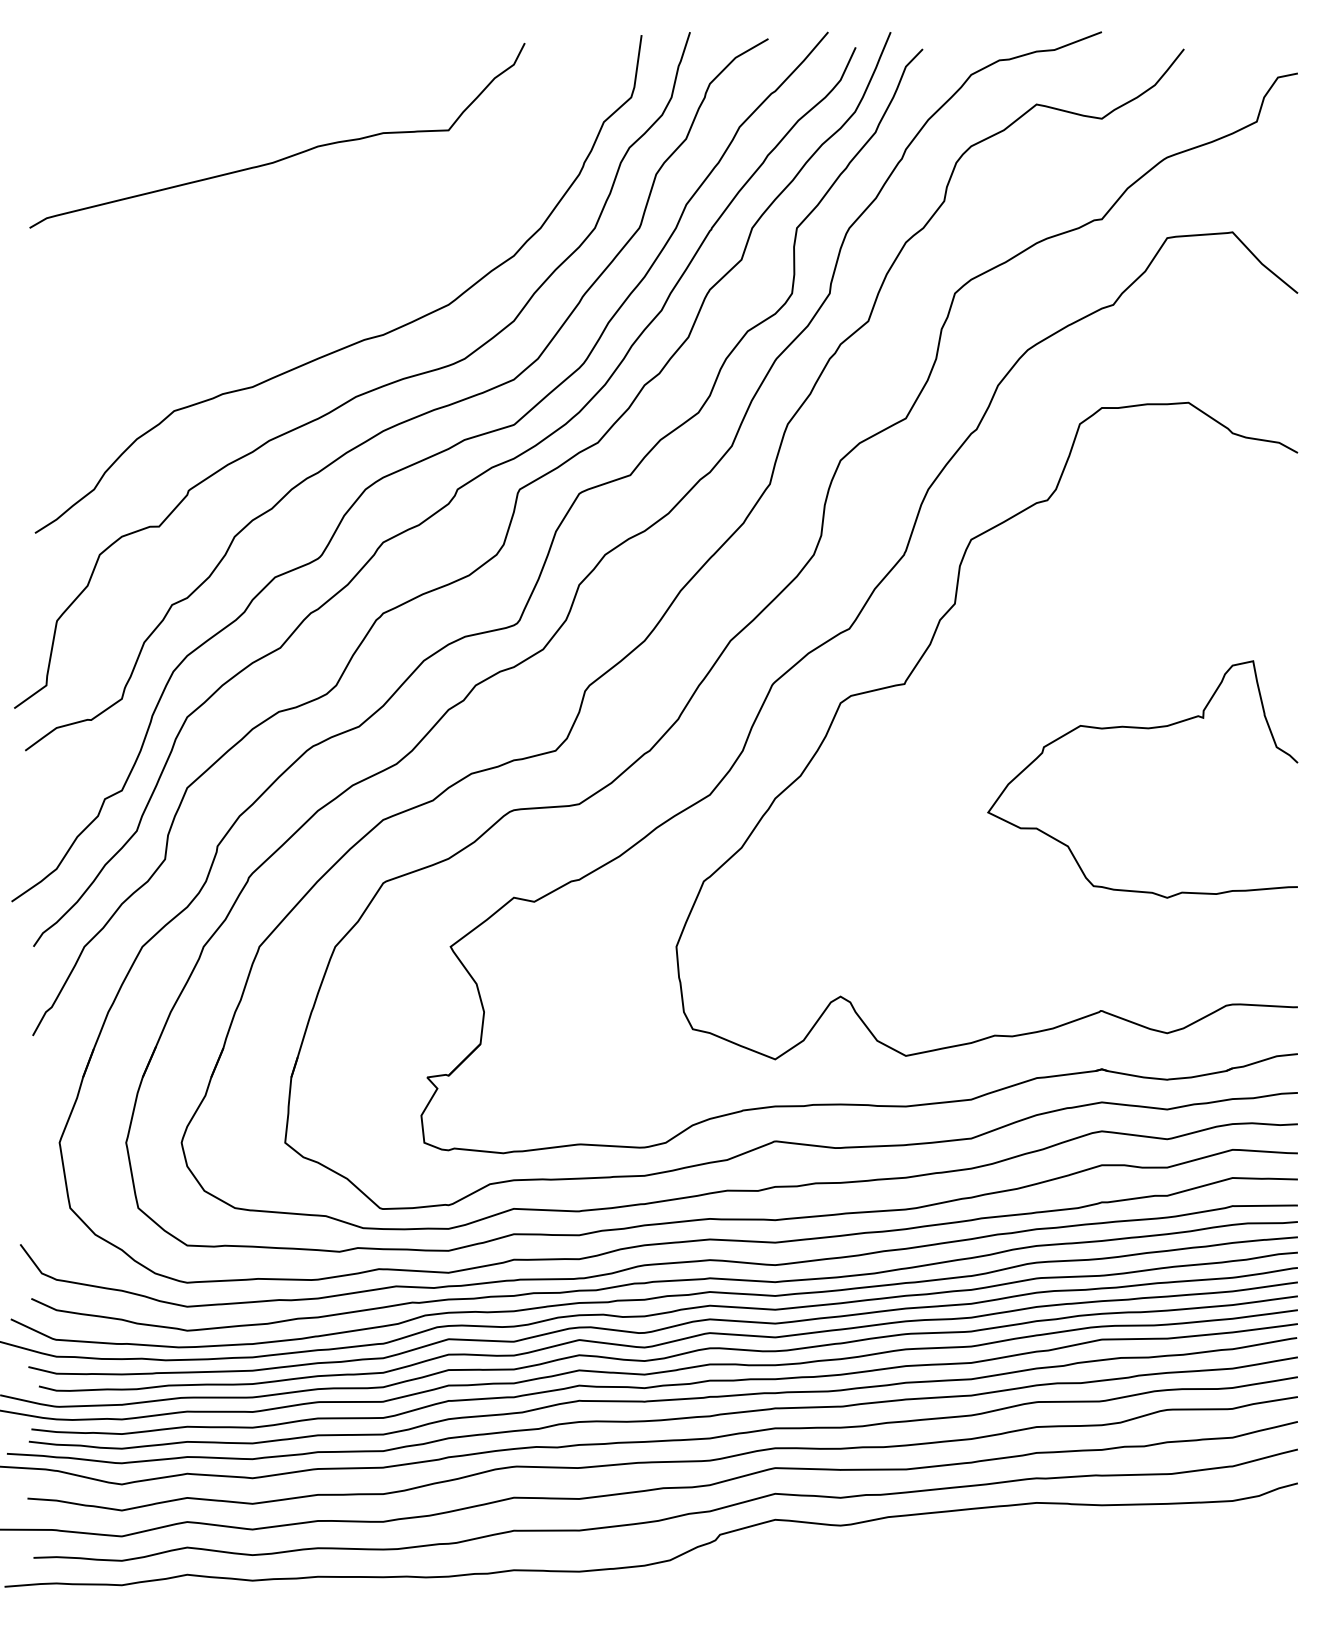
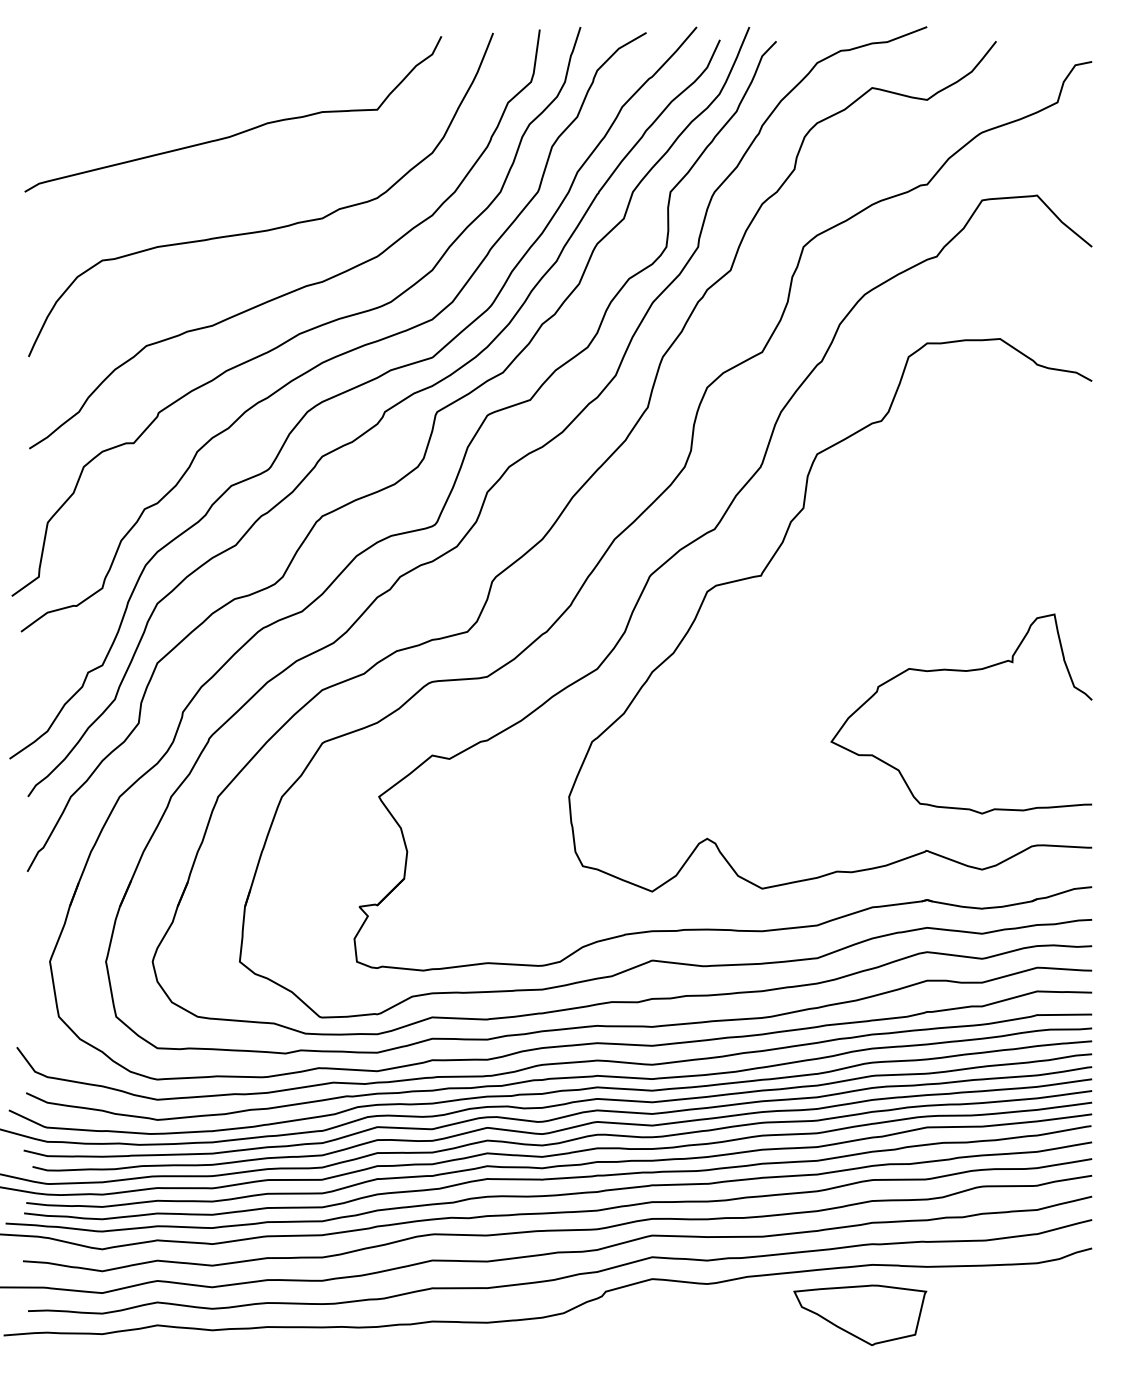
curve: (315, 272) -> (265, 229), added
curve: (1142, 728) -> (961, 671), moved
part: (1022, 1561) -> (860, 1314), added

